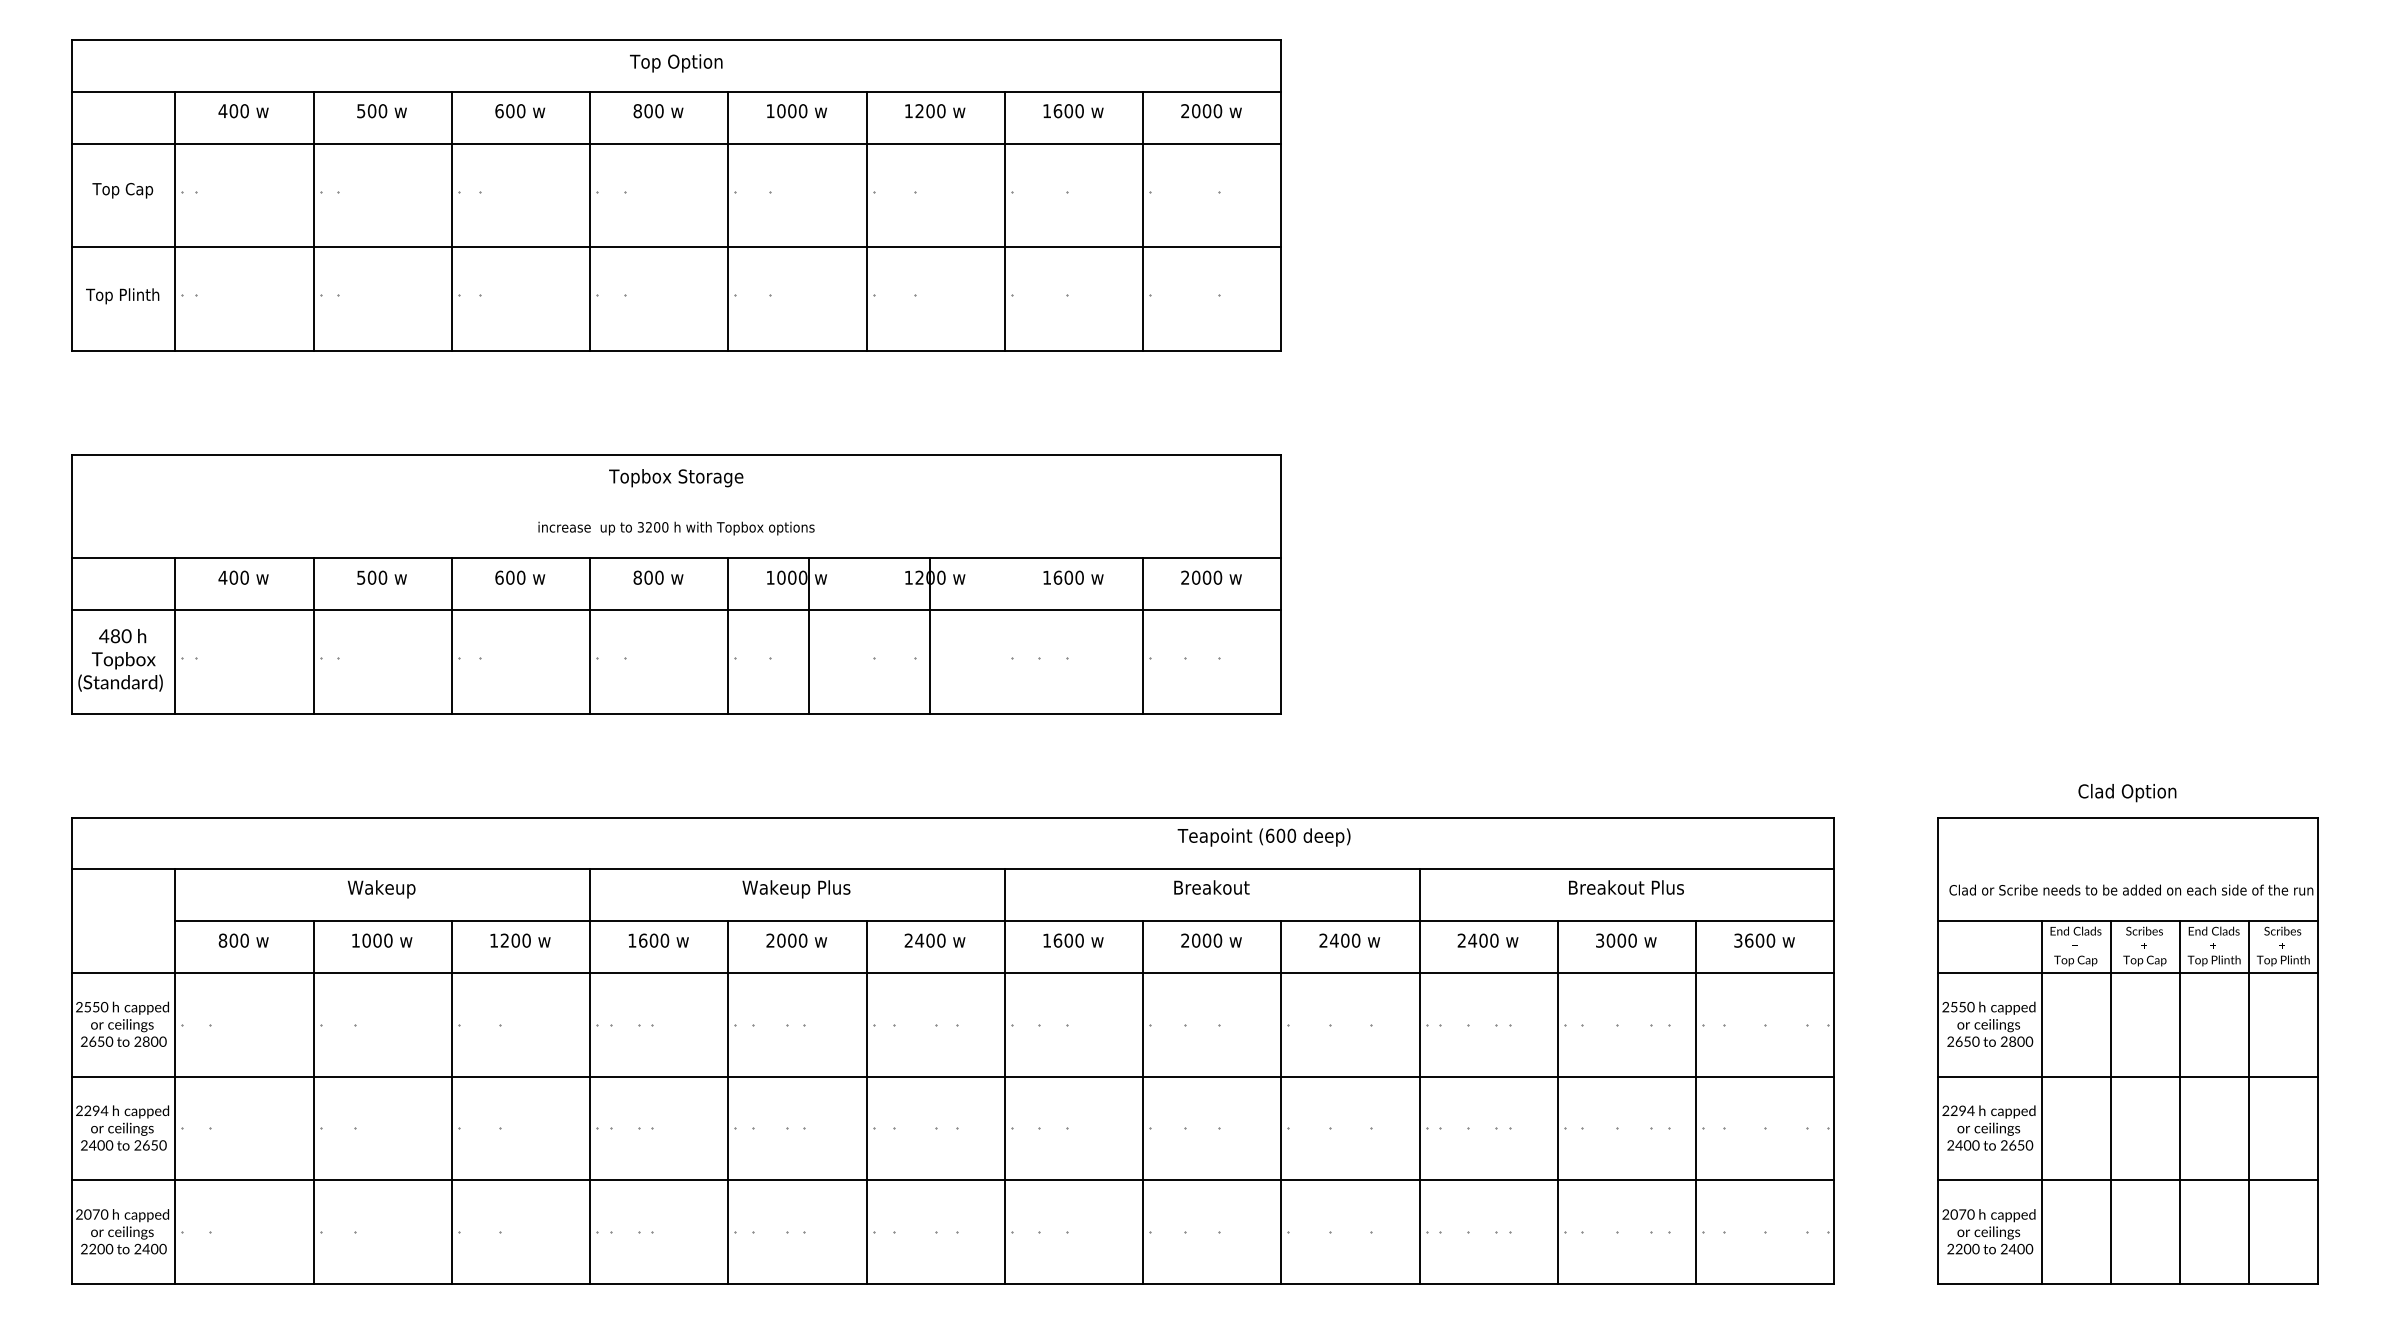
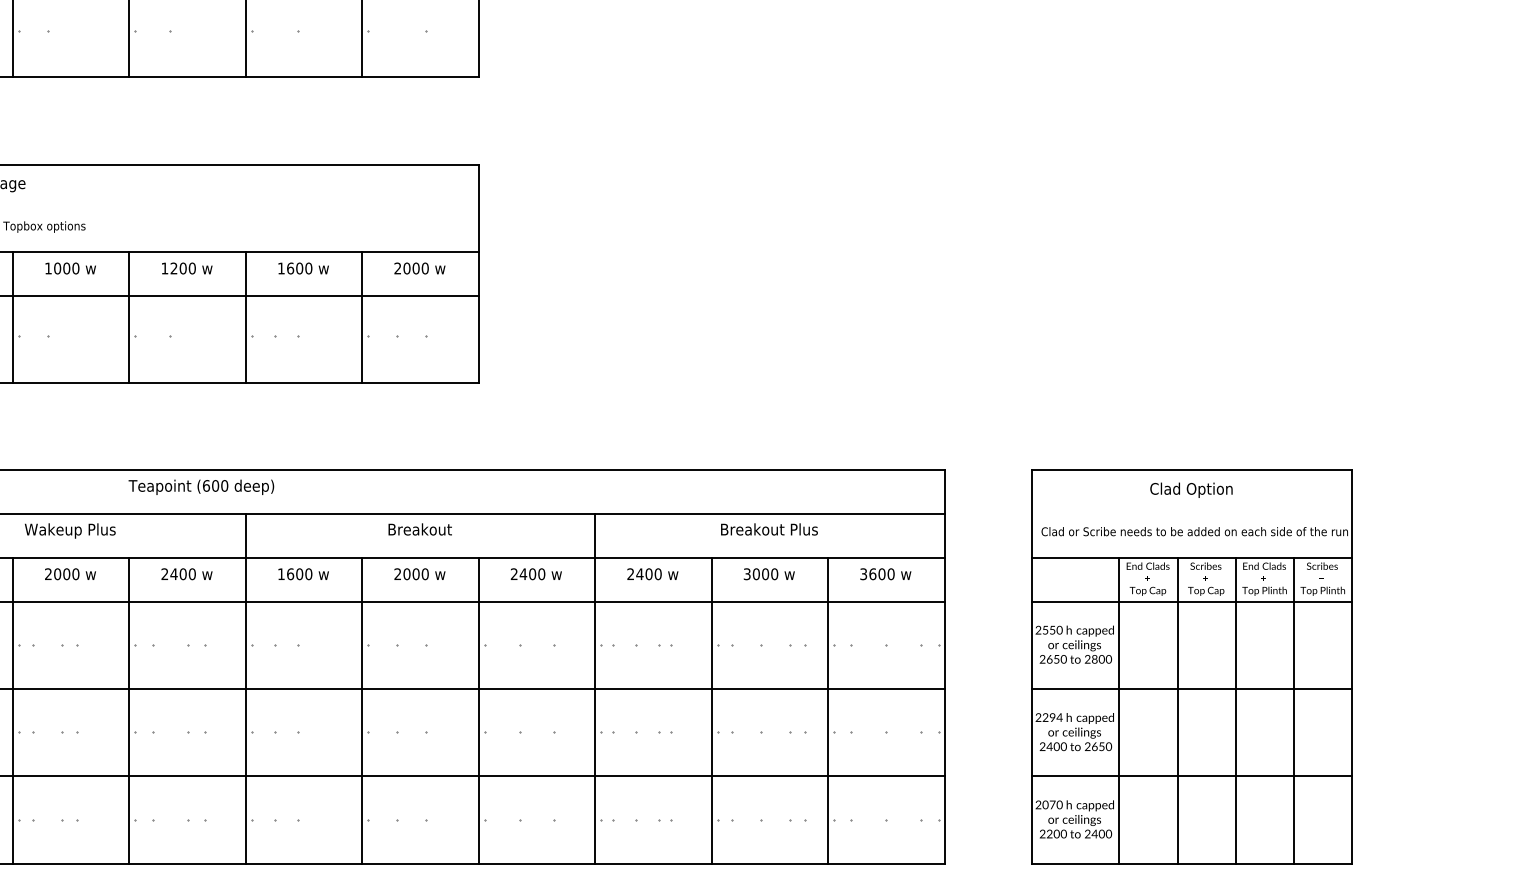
line: (808, 635) -> (129, 317), moved
line: (929, 635) -> (245, 317), moved
text: (2127, 793) -> (1191, 490), moved
text: (1263, 837) -> (200, 487), moved

